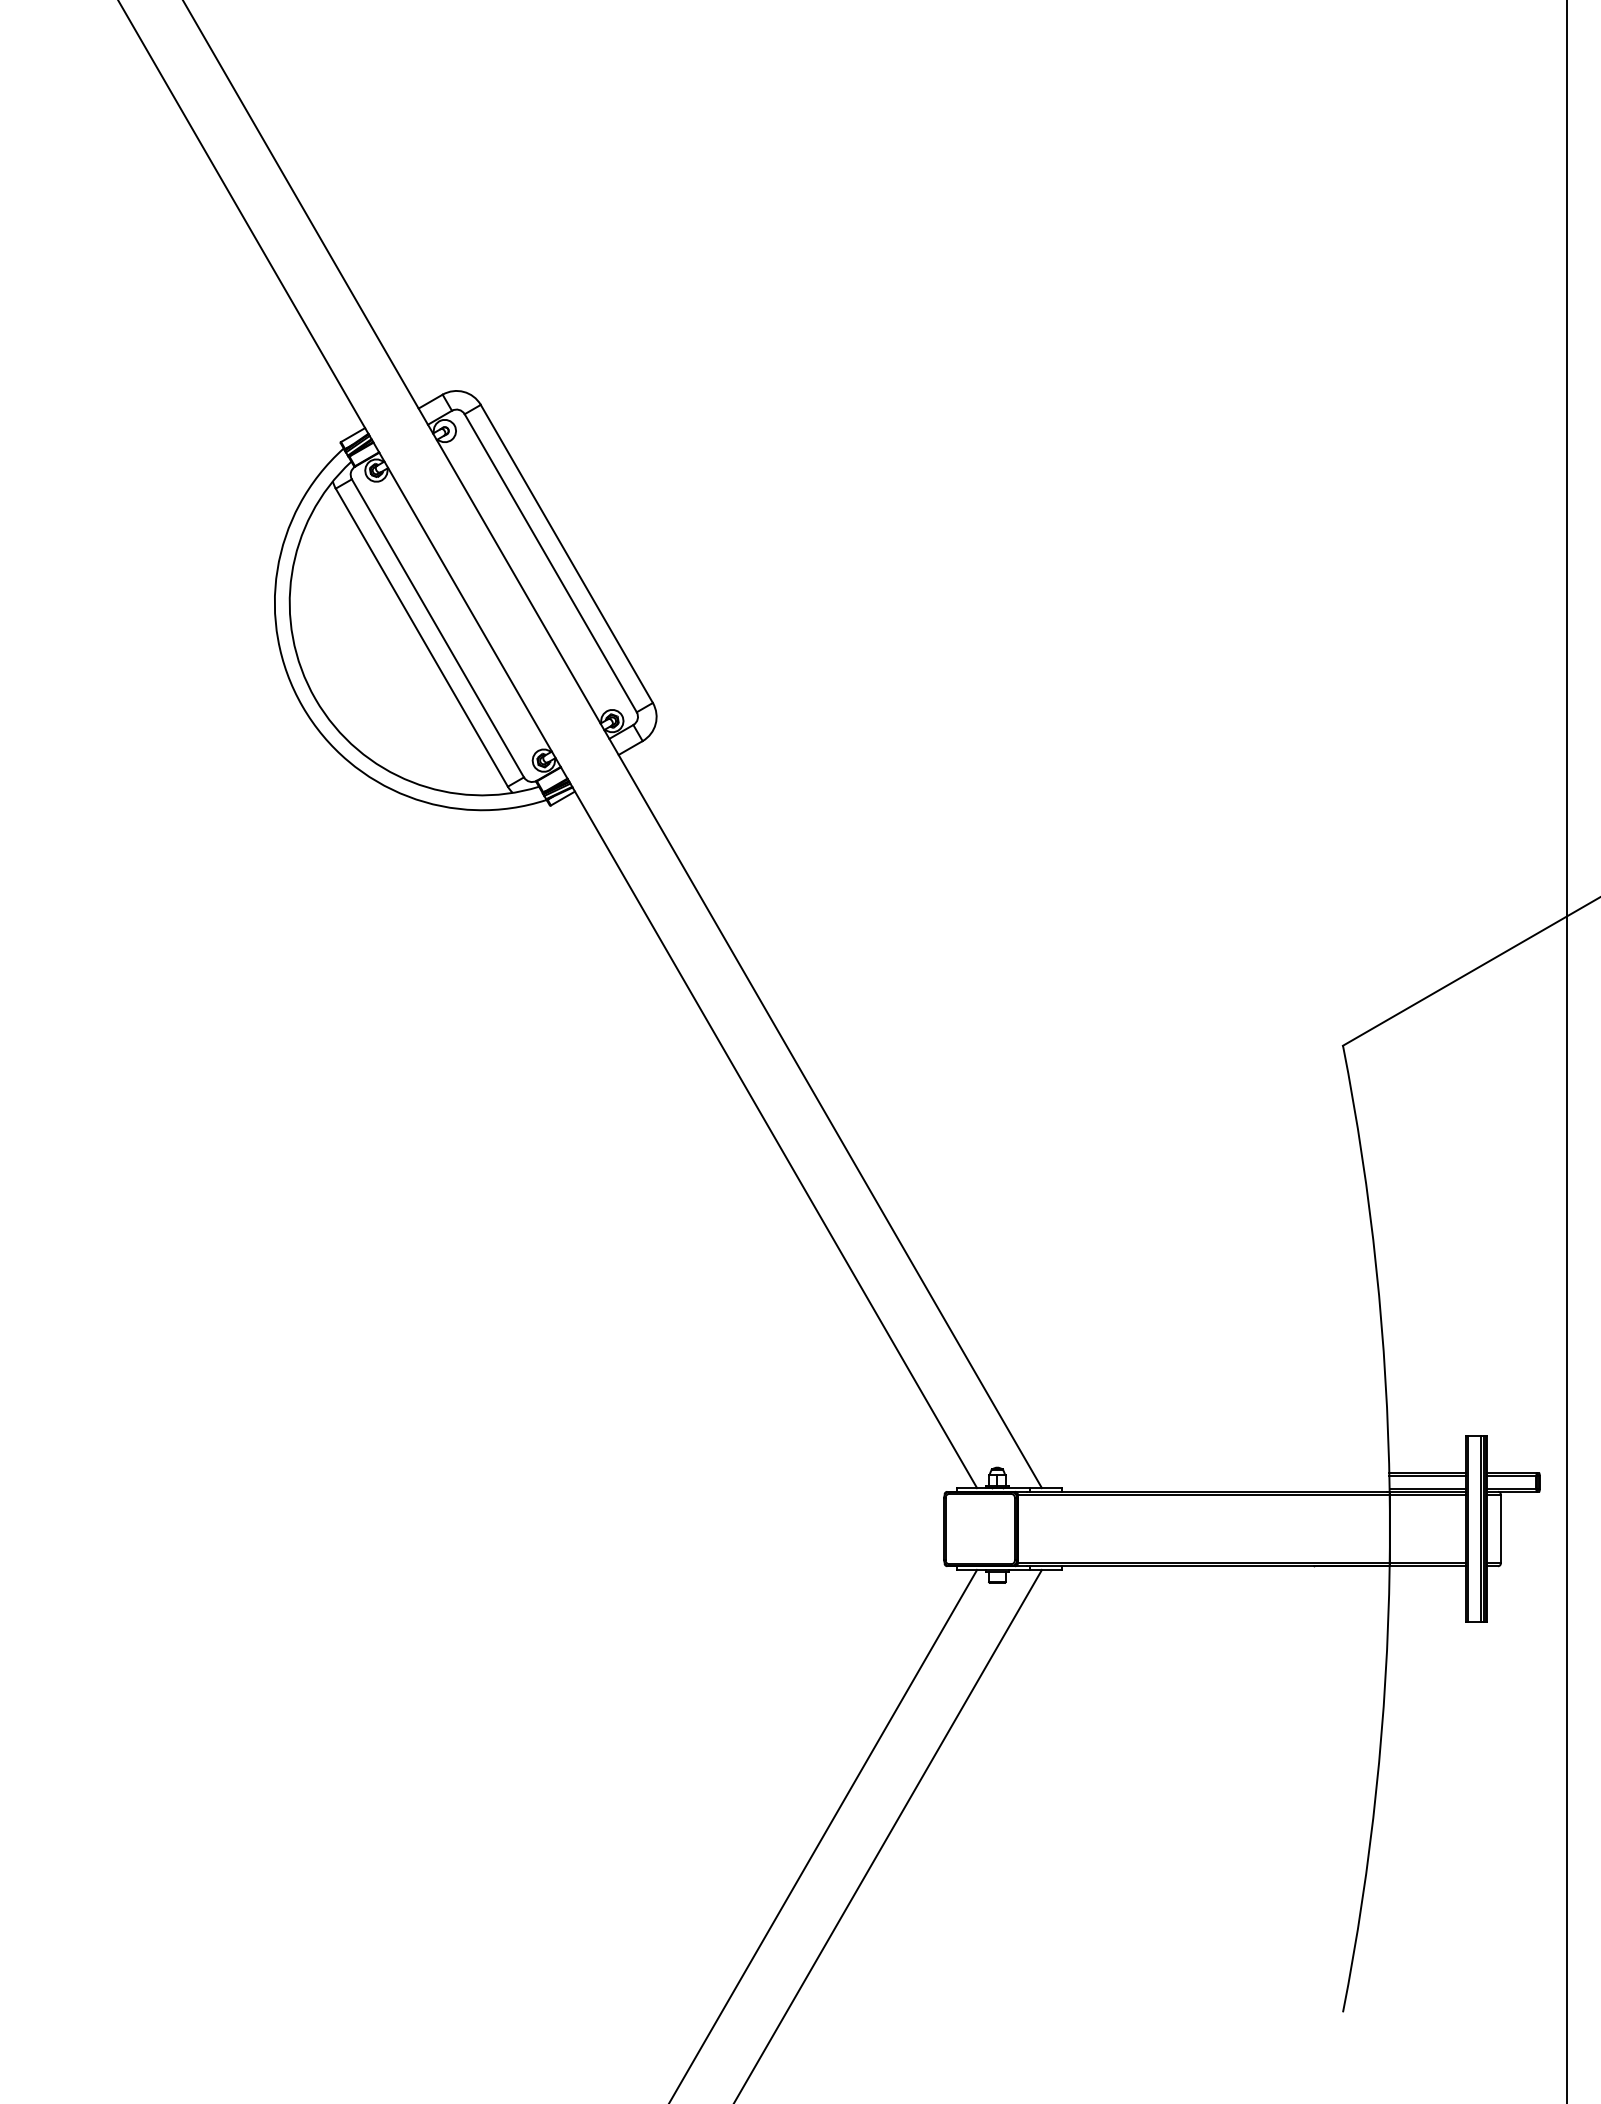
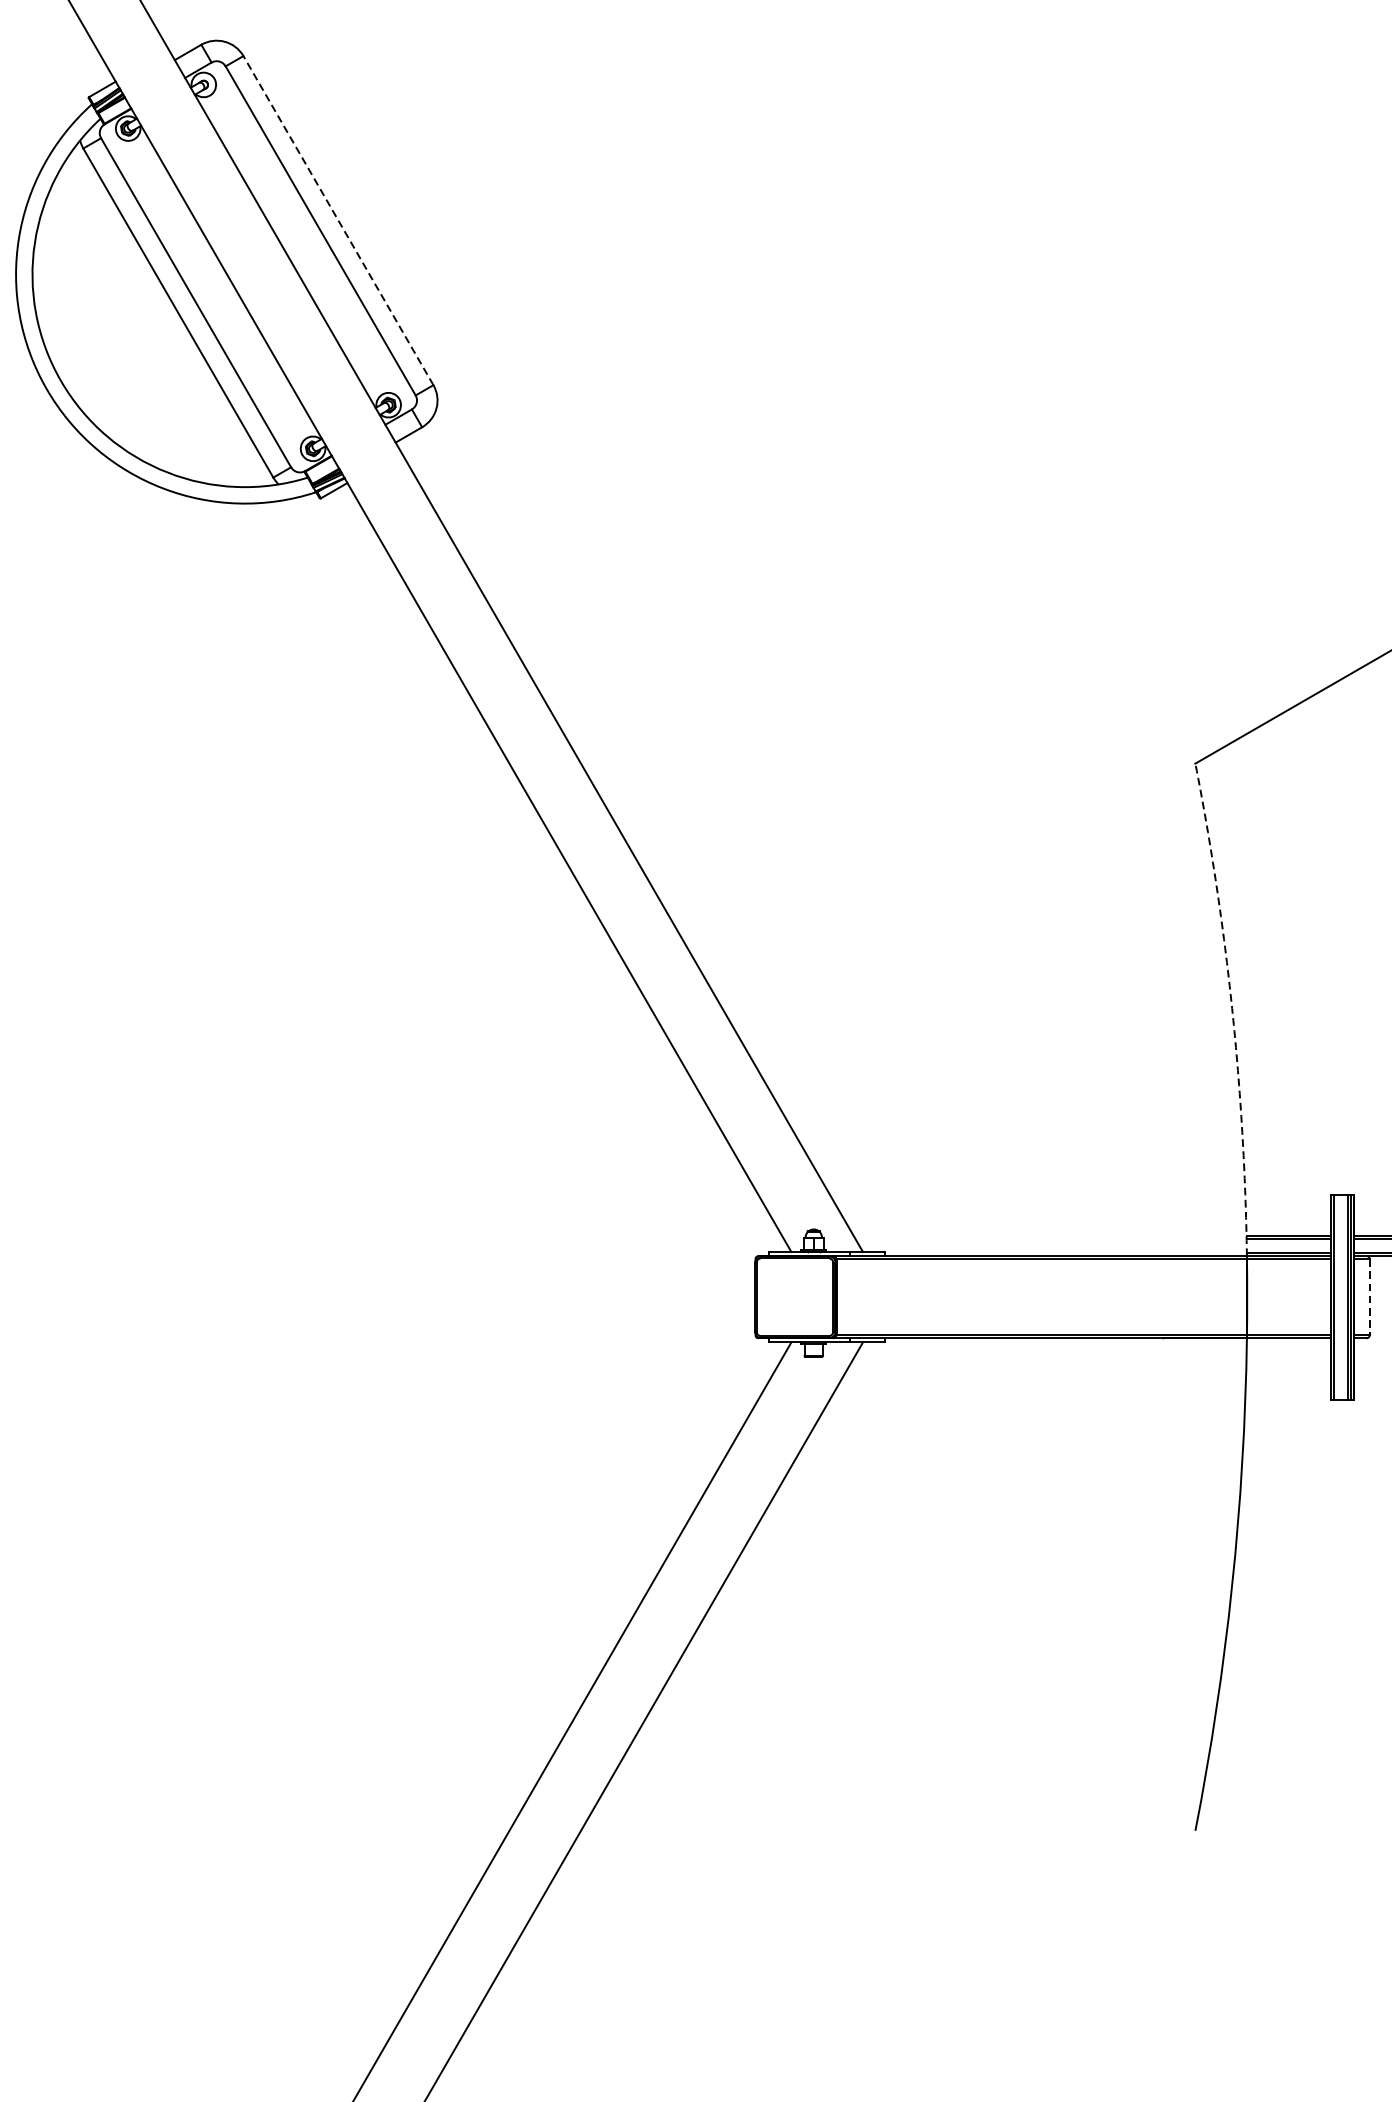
line: (566, 553) -> (338, 220), solid -> dashed
arc: (1376, 1267) -> (1232, 1008), solid -> dashed
line: (1500, 1529) -> (1369, 1297), solid -> dashed

